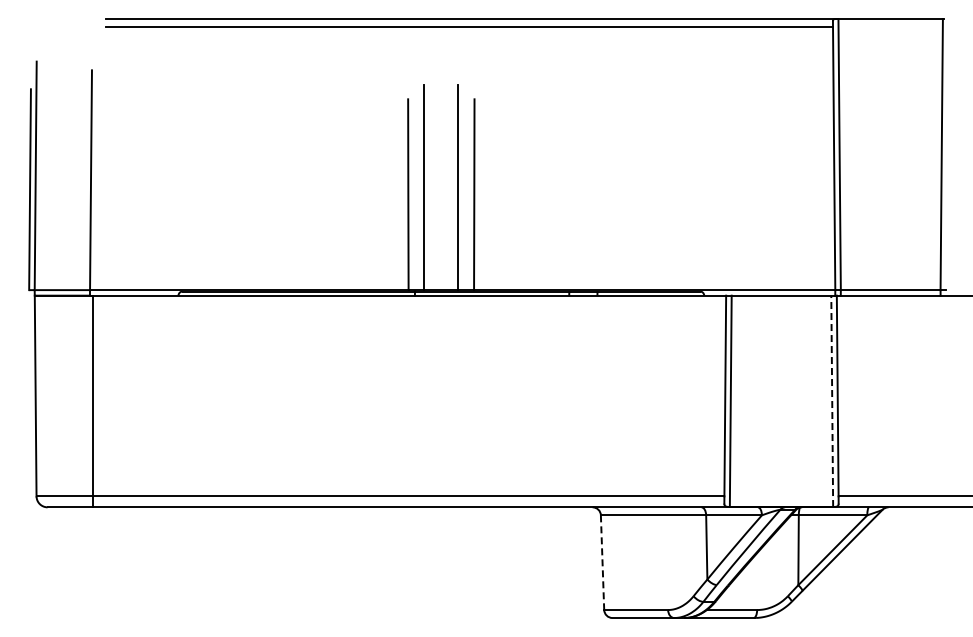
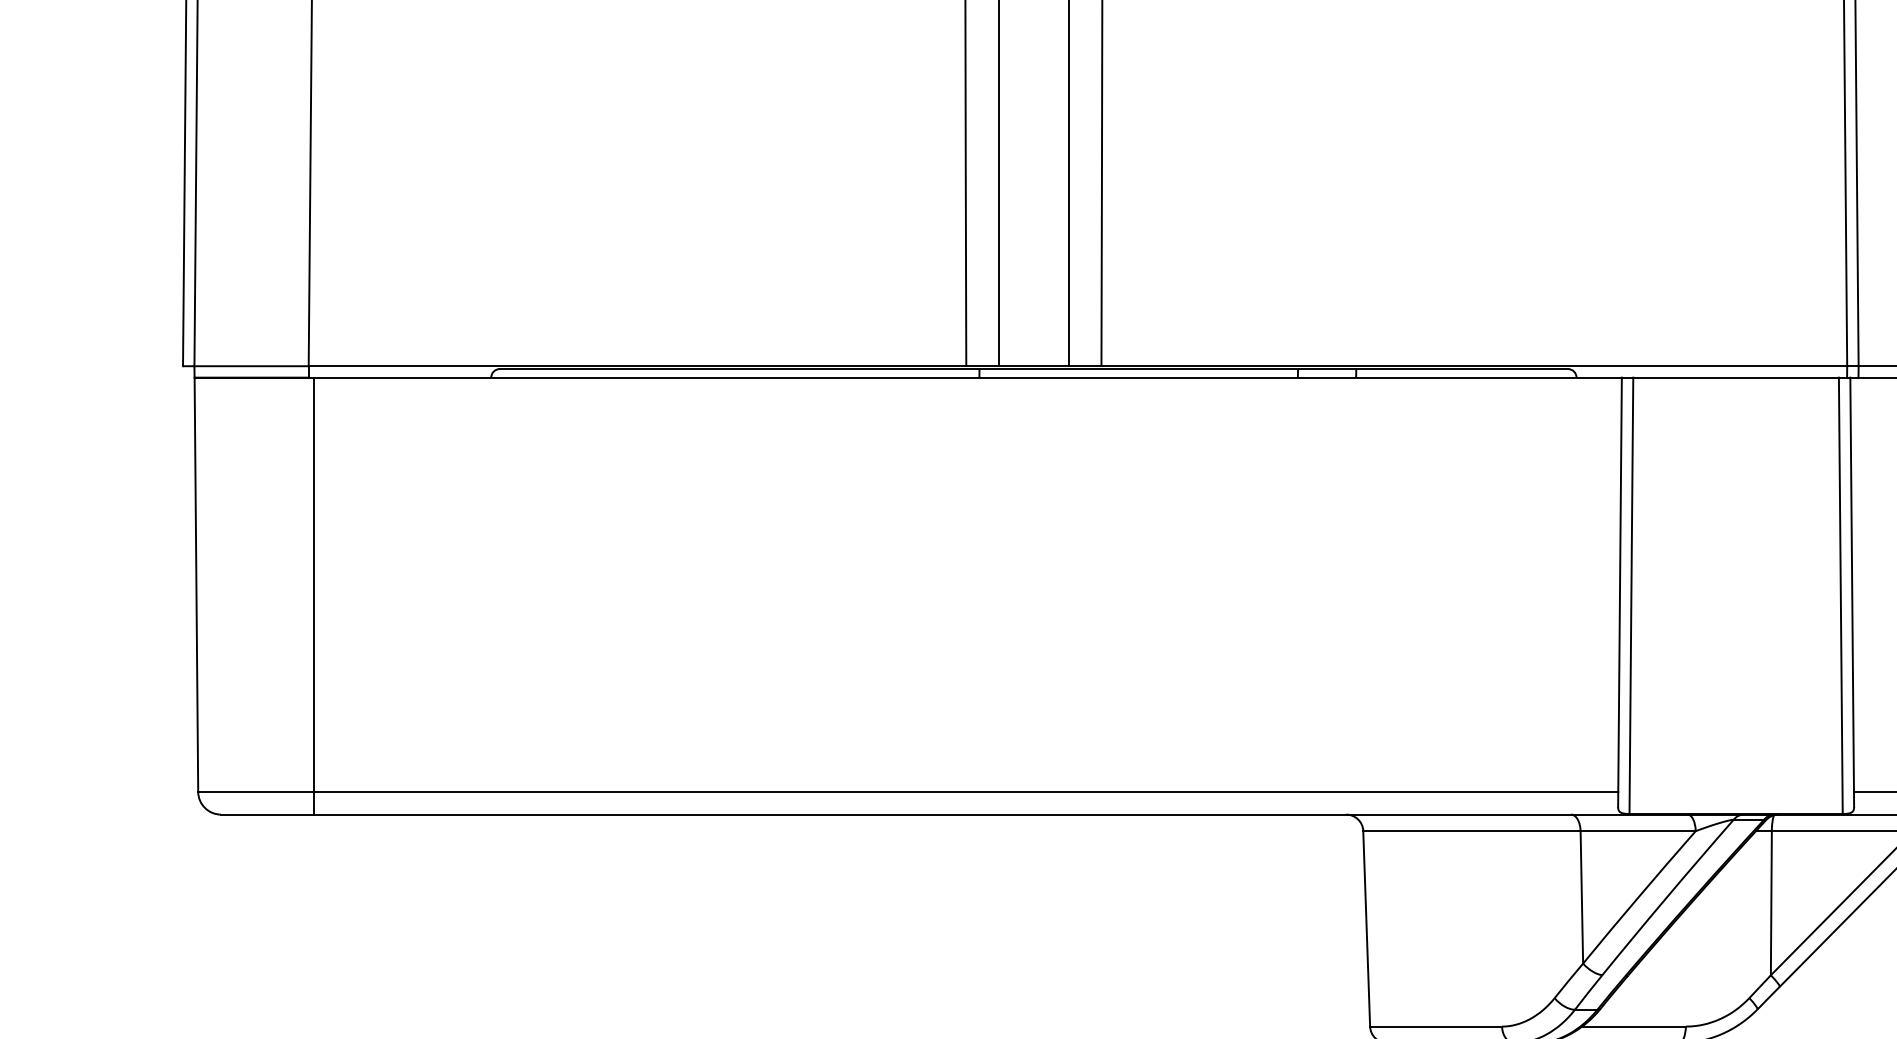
line: (832, 401) -> (1841, 596), dashed -> solid
line: (602, 563) -> (1366, 930), dashed -> solid

